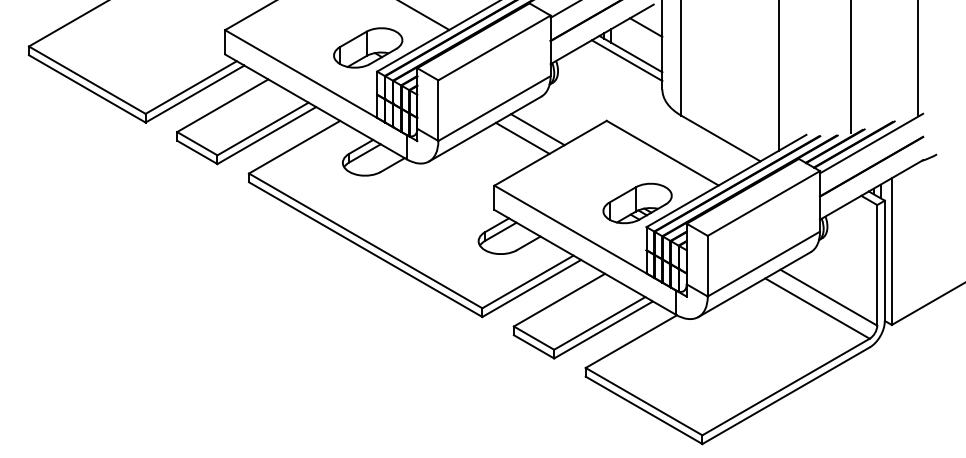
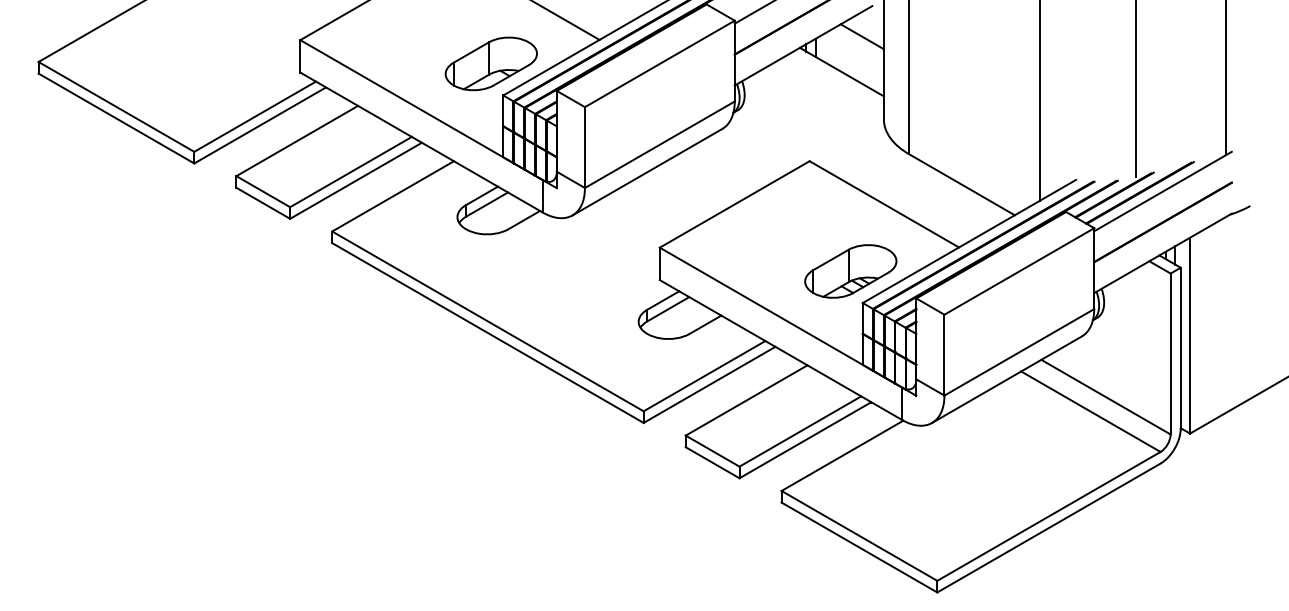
line: (626, 60) -> (836, 80), removed
line: (537, 129) -> (717, 172), removed
line: (522, 137) -> (697, 183), removed

